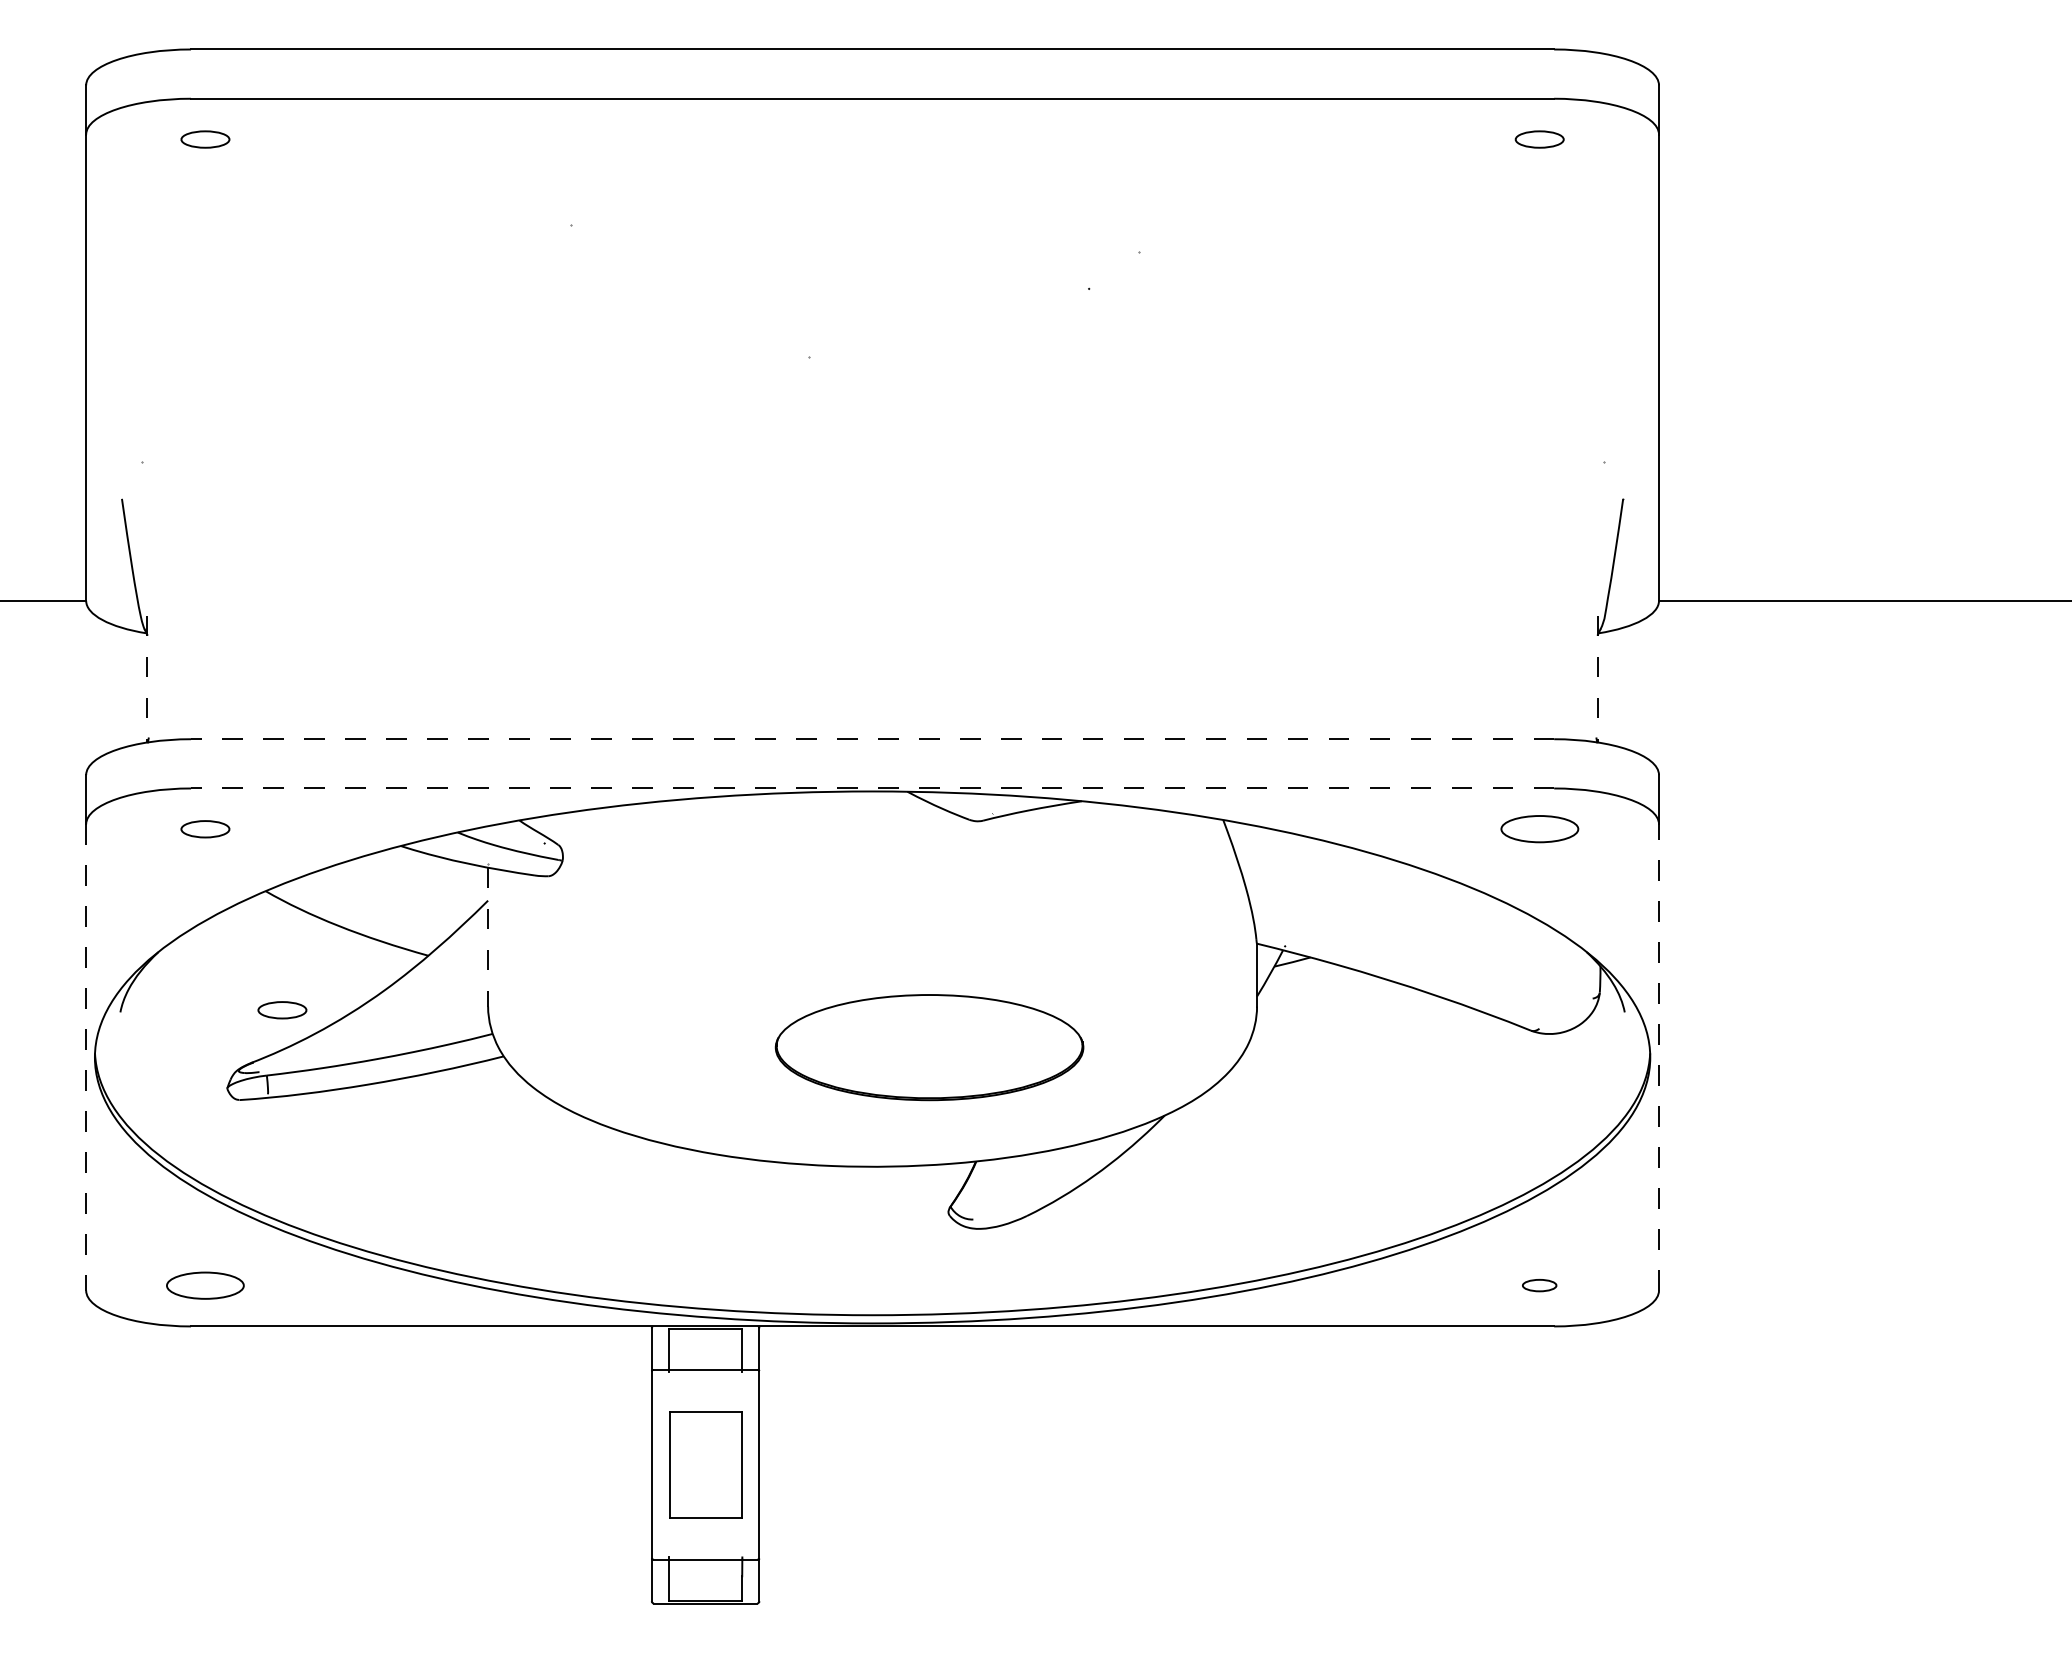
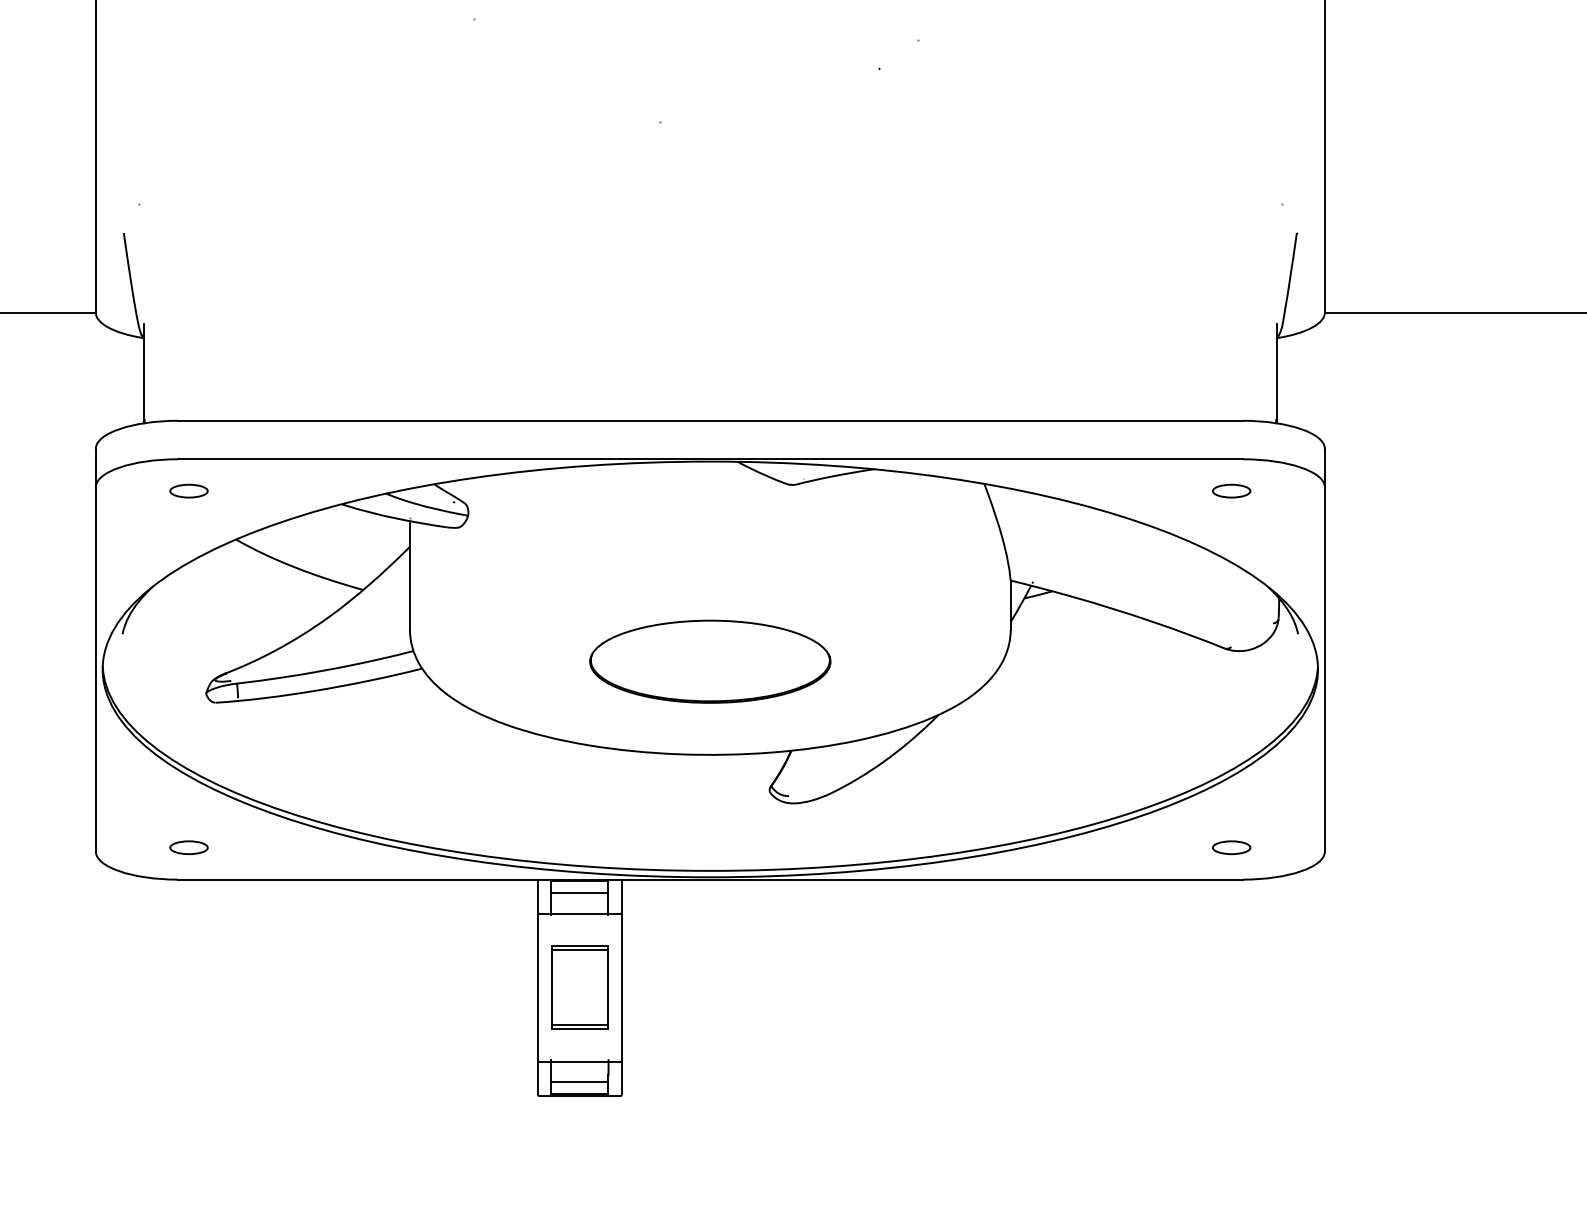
line: (147, 679) -> (143, 374), dashed -> solid
line: (1597, 679) -> (1276, 374), dashed -> solid
line: (872, 739) -> (710, 421), dashed -> solid
line: (872, 788) -> (710, 459), dashed -> solid
part: (1539, 829) -> (1231, 491), size x0.62
line: (488, 937) -> (410, 575), dashed -> solid
part: (282, 1010) -> (249, 632), removed
part: (929, 1047) -> (710, 661), moved
line: (1659, 1056) -> (1325, 668), dashed -> solid
line: (86, 1057) -> (96, 669), dashed -> solid
part: (205, 1285) -> (189, 847), size x0.62
part: (1539, 1285) -> (1231, 847), size x1.43
line: (705, 1343) -> (579, 892), added
line: (705, 1417) -> (579, 950), added
line: (705, 1512) -> (579, 1025), added
line: (705, 1585) -> (579, 1082), added

